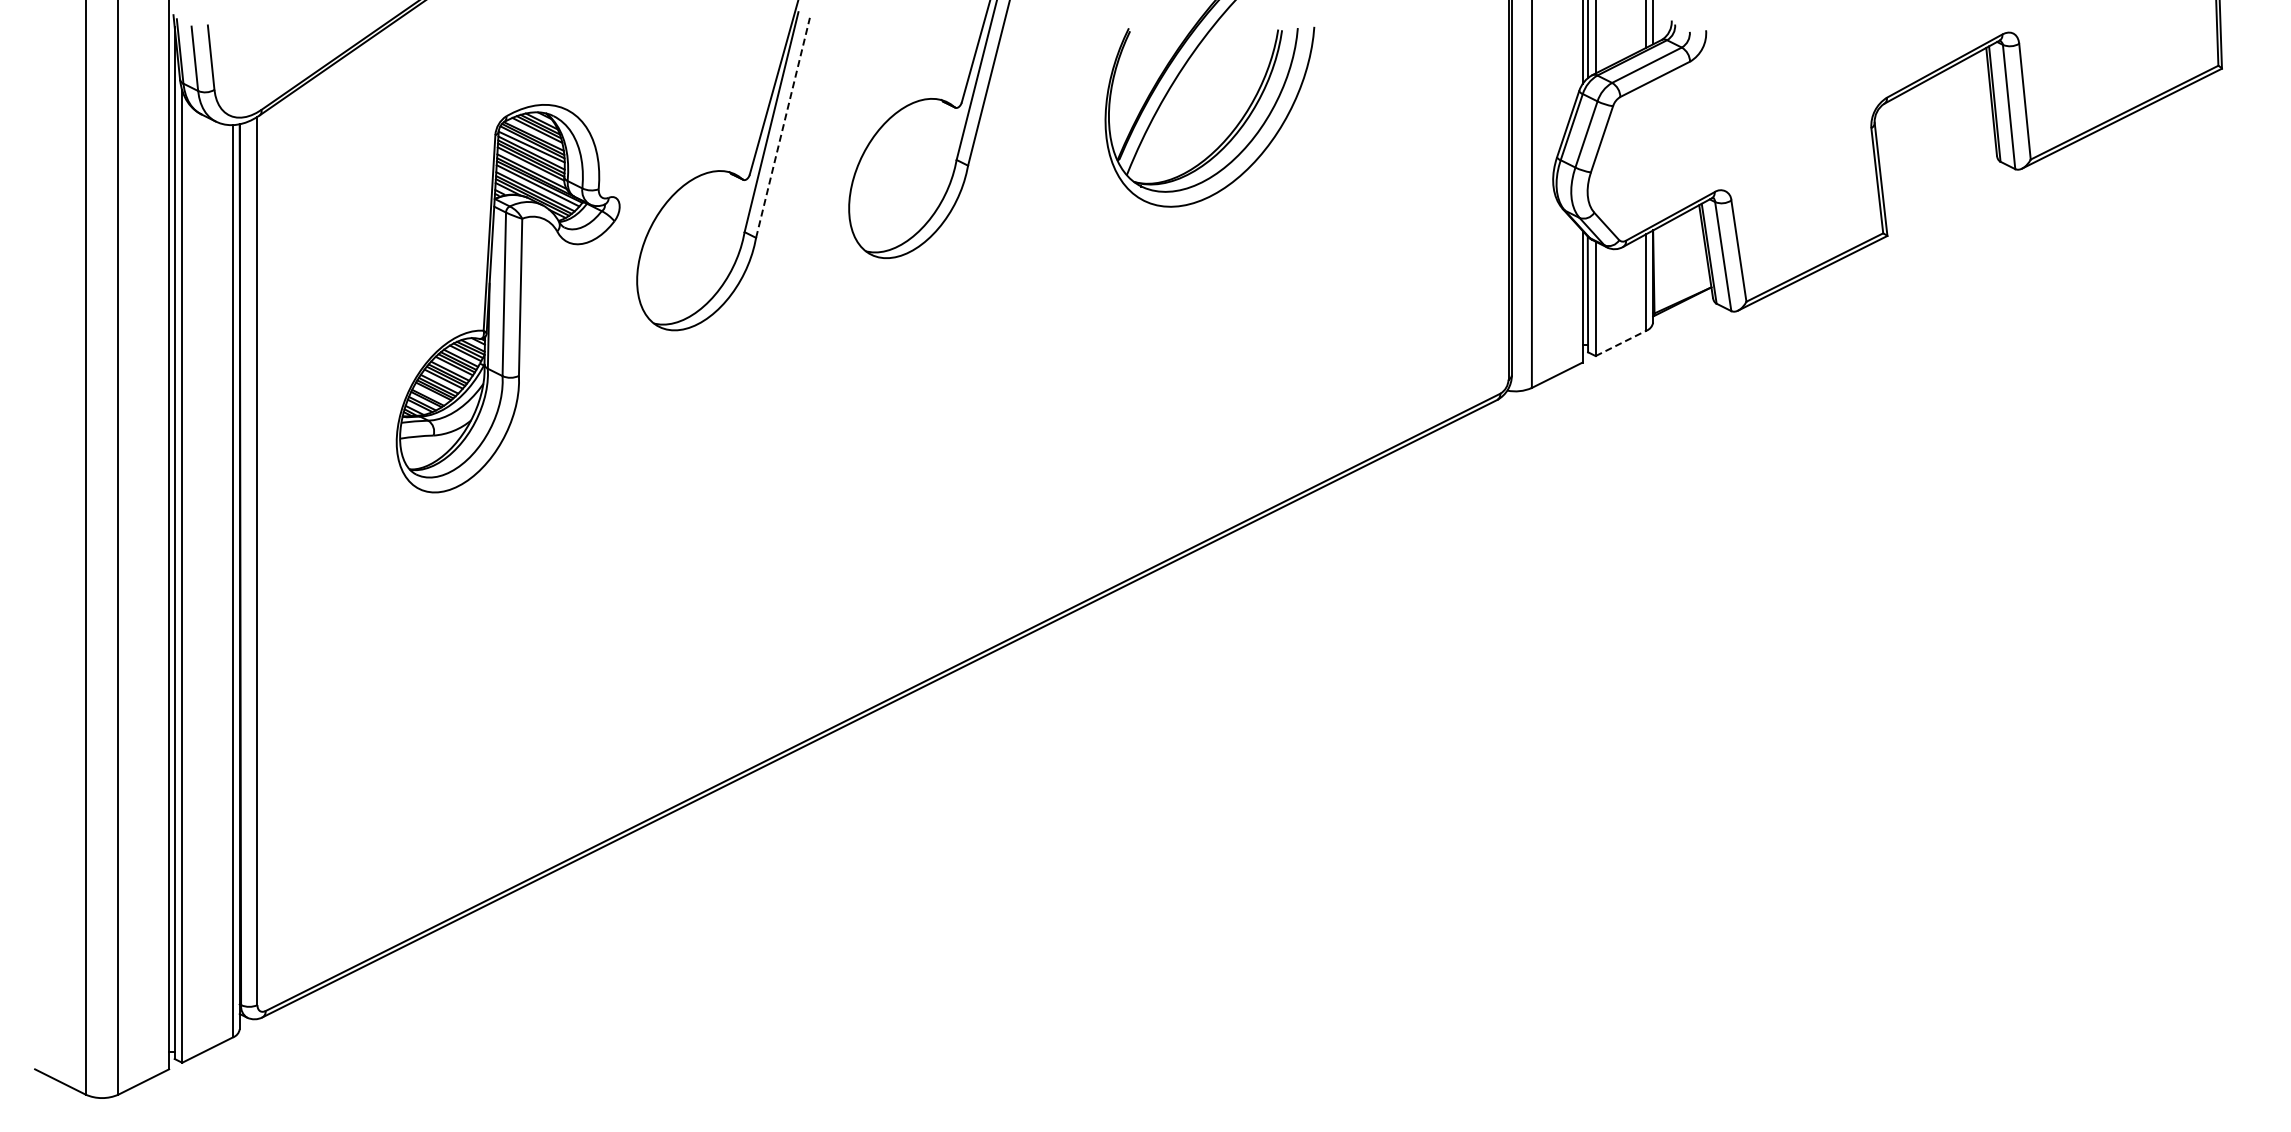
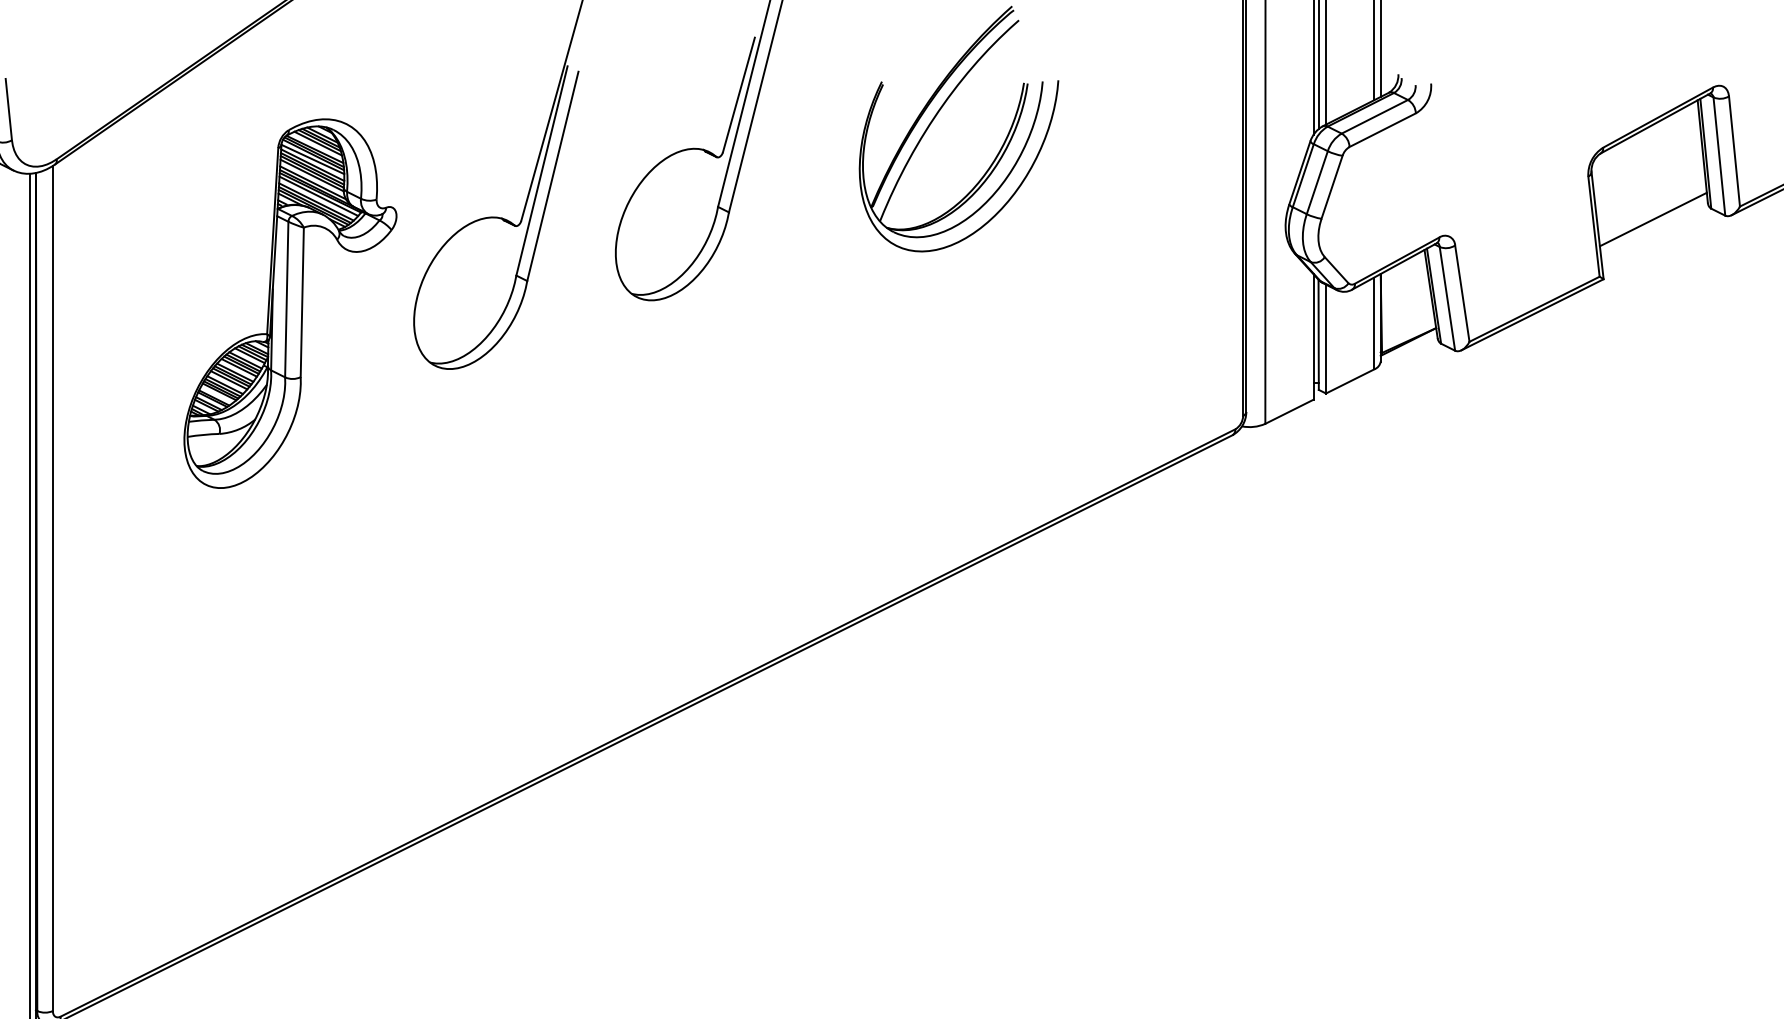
line: (783, 127) -> (553, 176), dashed -> solid
line: (1939, 173) -> (1653, 219), added
part: (507, 298) -> (289, 303), moved
line: (1621, 343) -> (1350, 381), dashed -> solid

